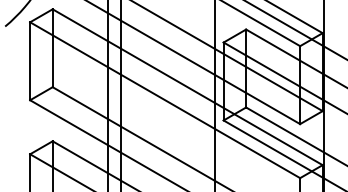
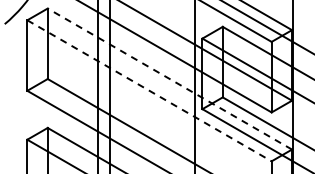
line: (187, 86) -> (169, 78), solid -> dashed
line: (165, 100) -> (149, 91), solid -> dashed

